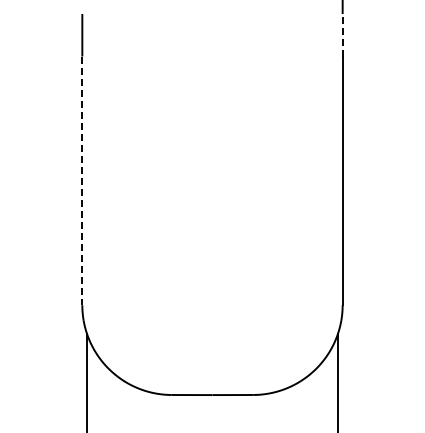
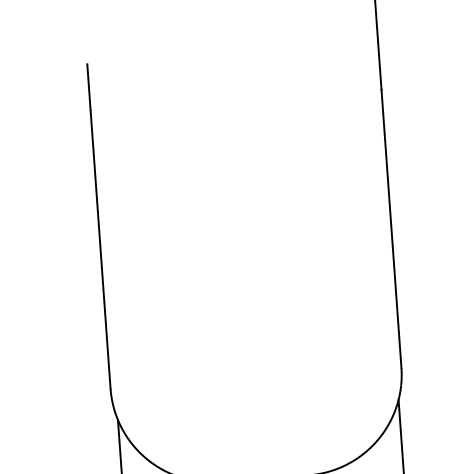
line: (342, 34) -> (379, 65), dashed -> solid
line: (82, 181) -> (100, 250), dashed -> solid

